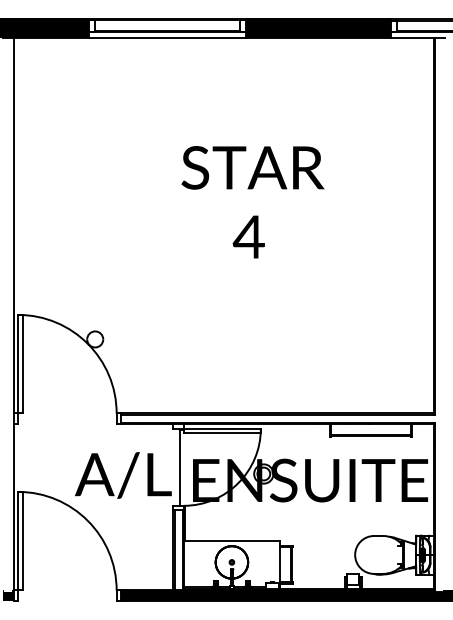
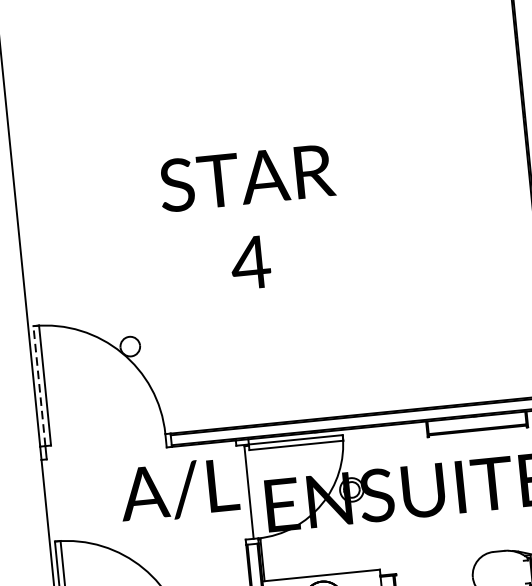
text: (252, 202) -> (250, 220), moved
line: (18, 363) -> (39, 385), solid -> dashed
text: (123, 475) -> (179, 490), moved

